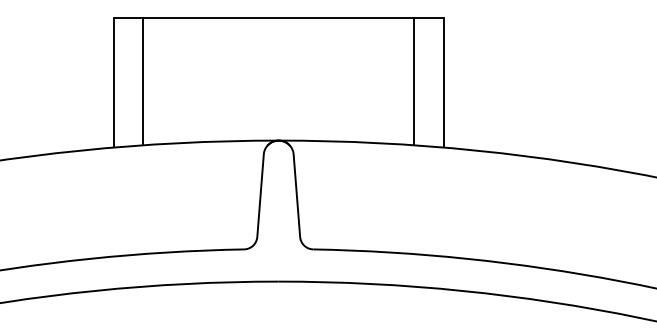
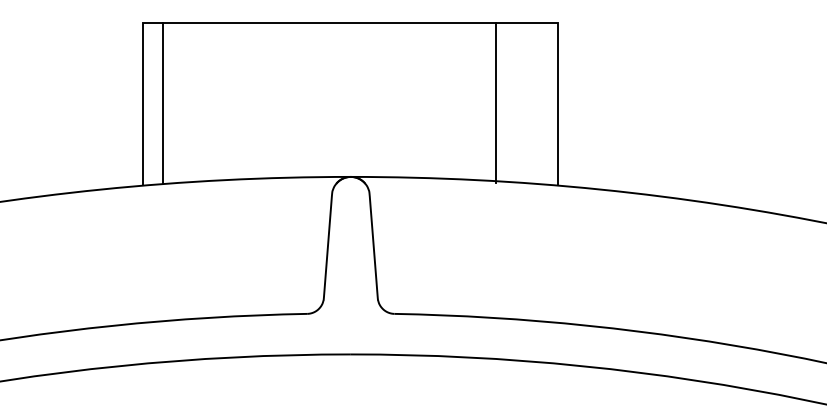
line: (143, 81) -> (162, 102), moved
line: (414, 81) -> (496, 102), moved

